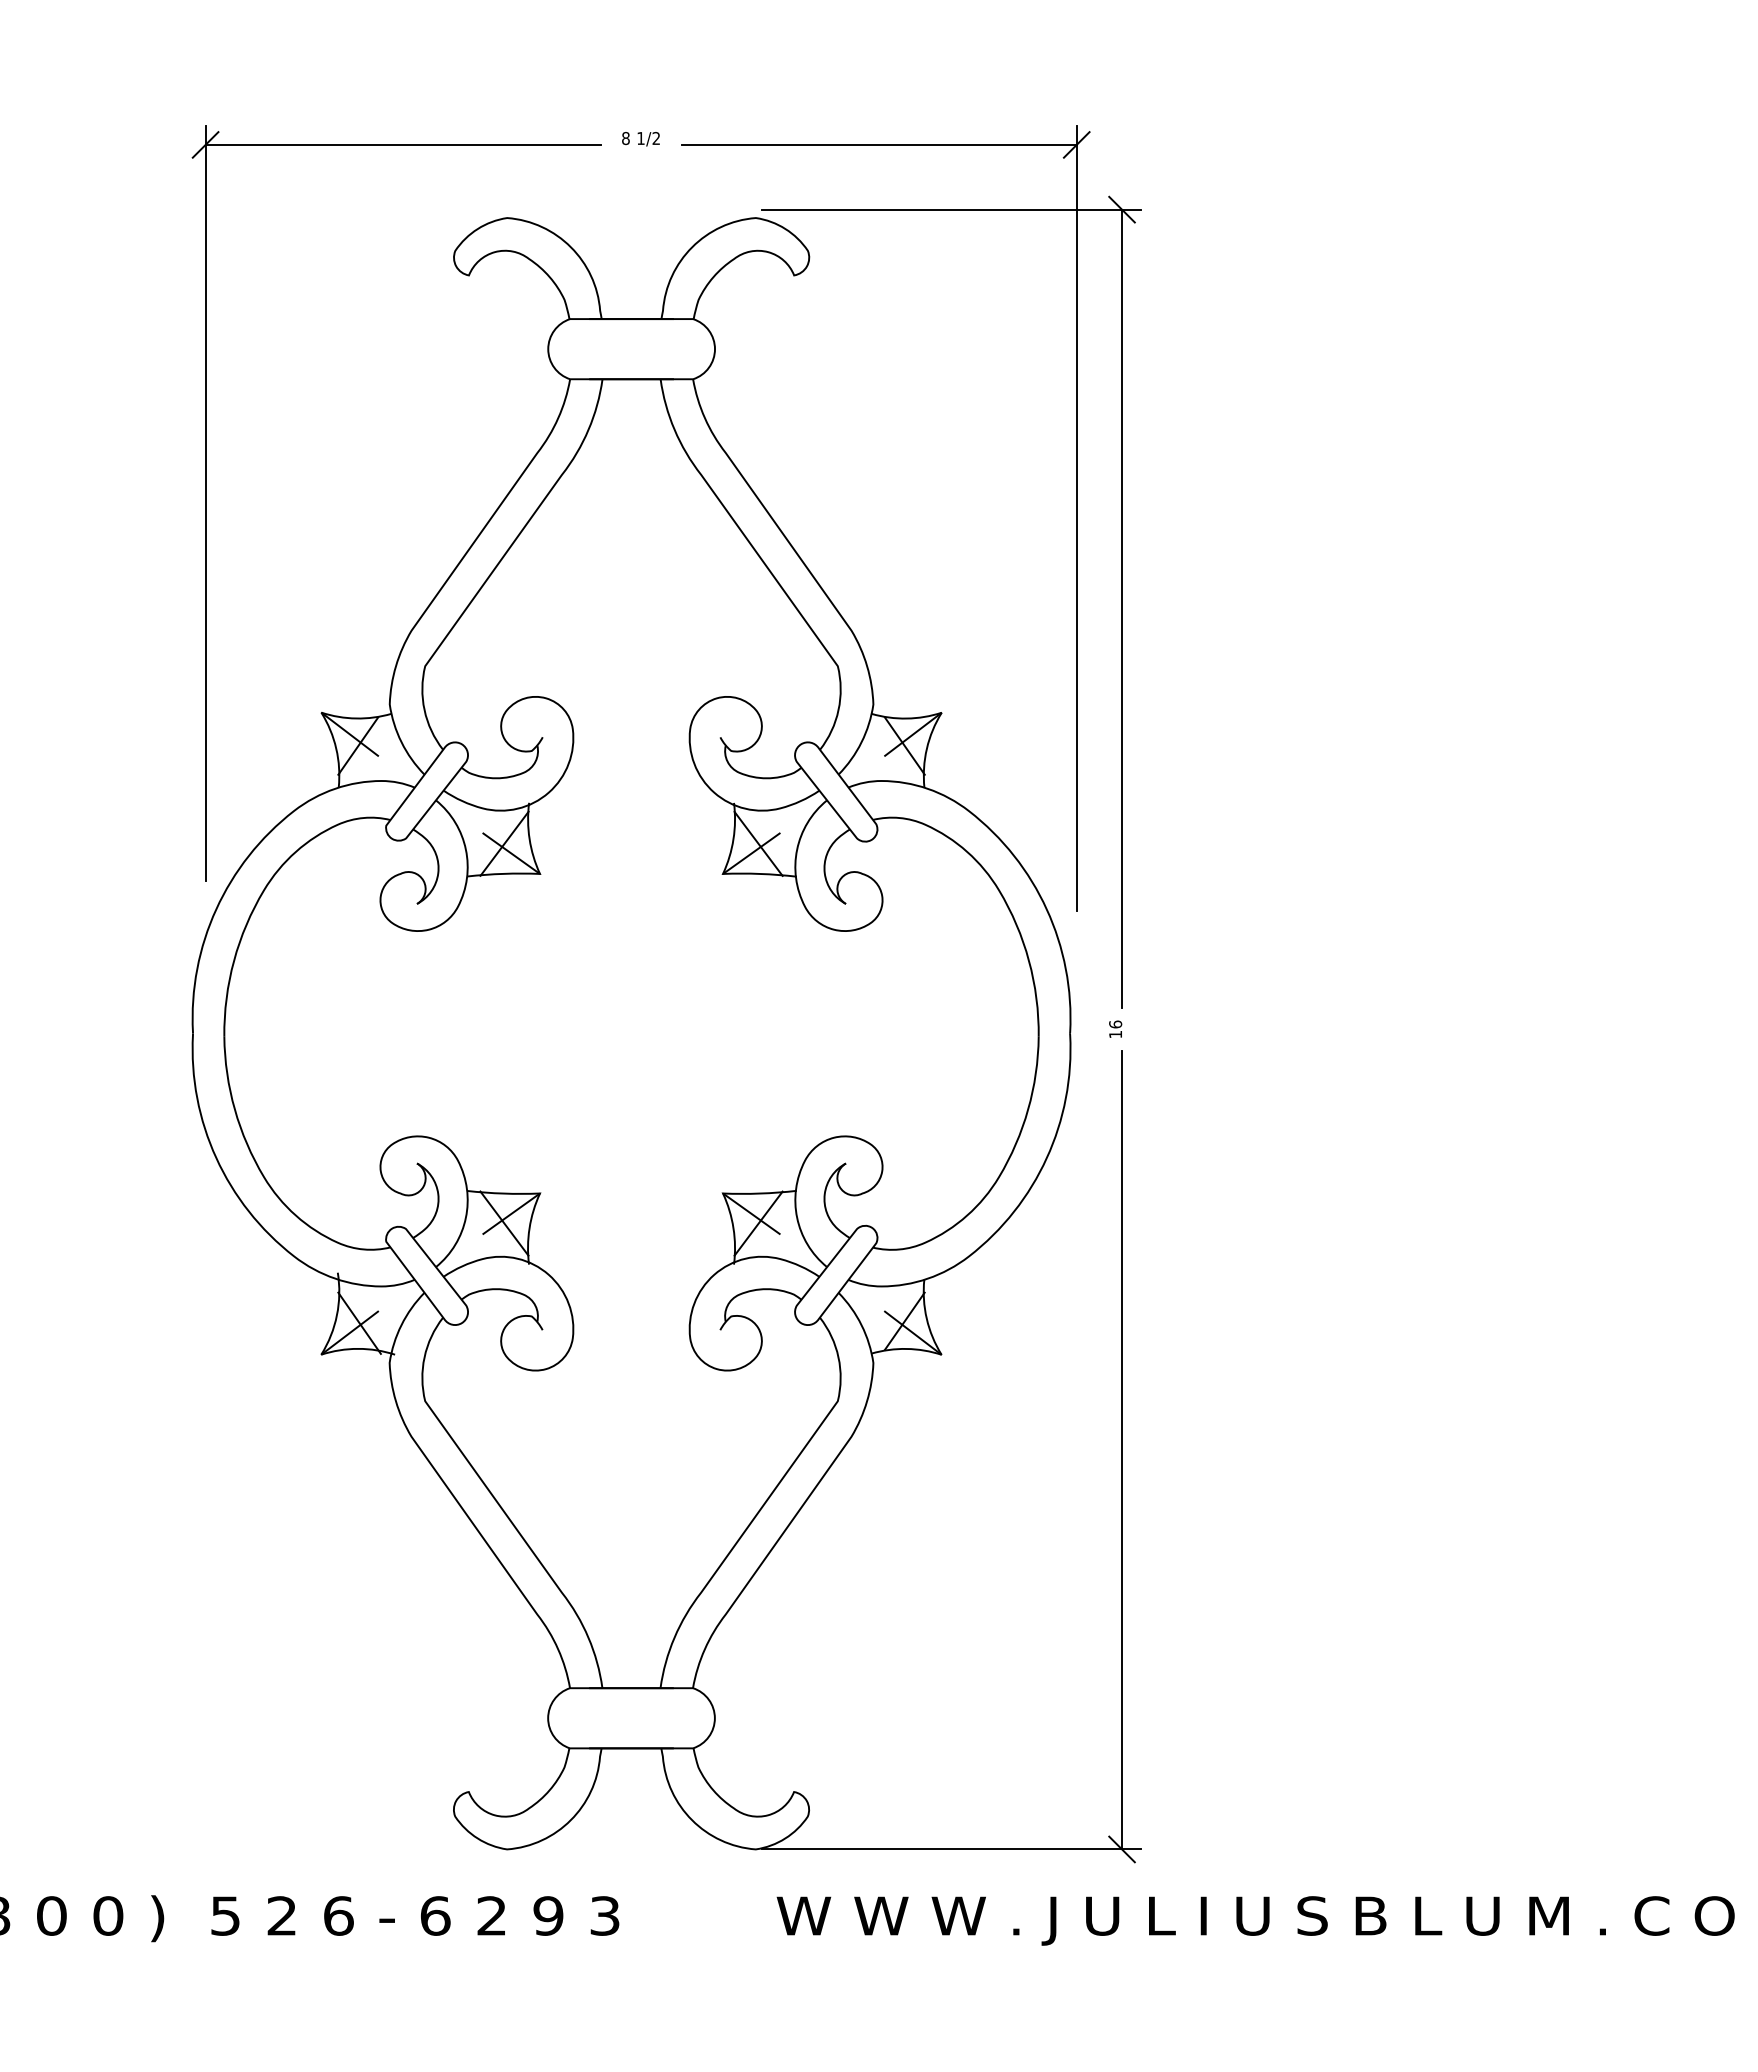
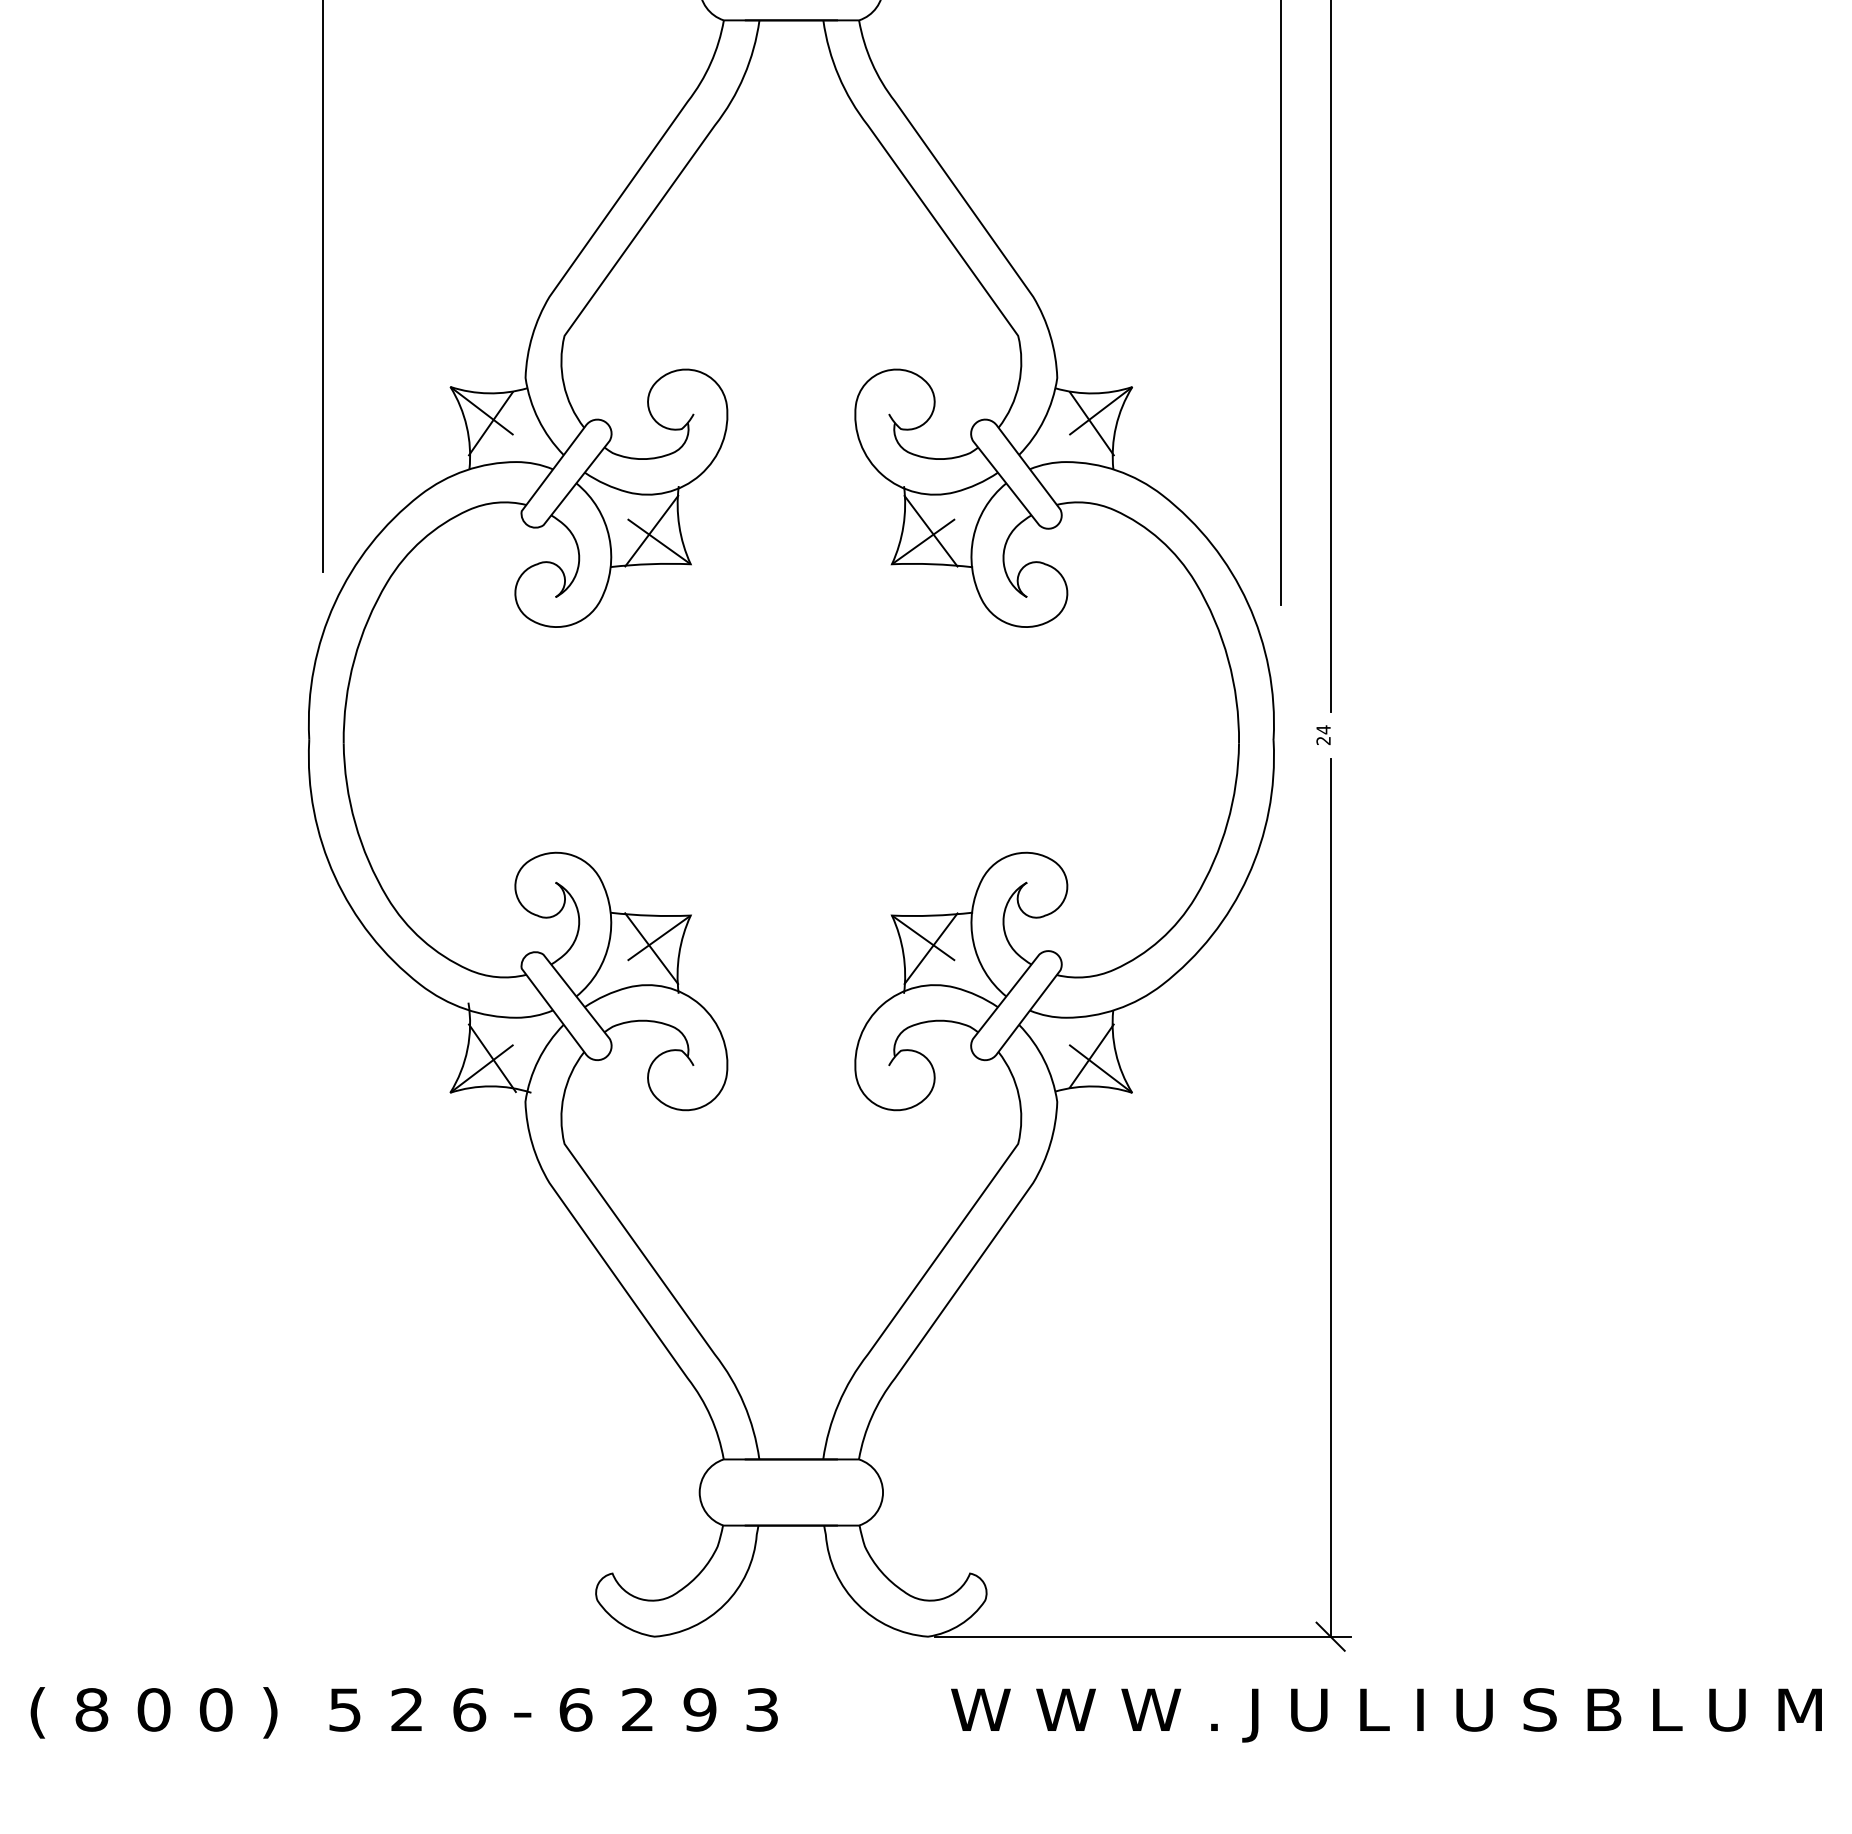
text: (1115, 1029) -> (1323, 735), 16 -> 24

